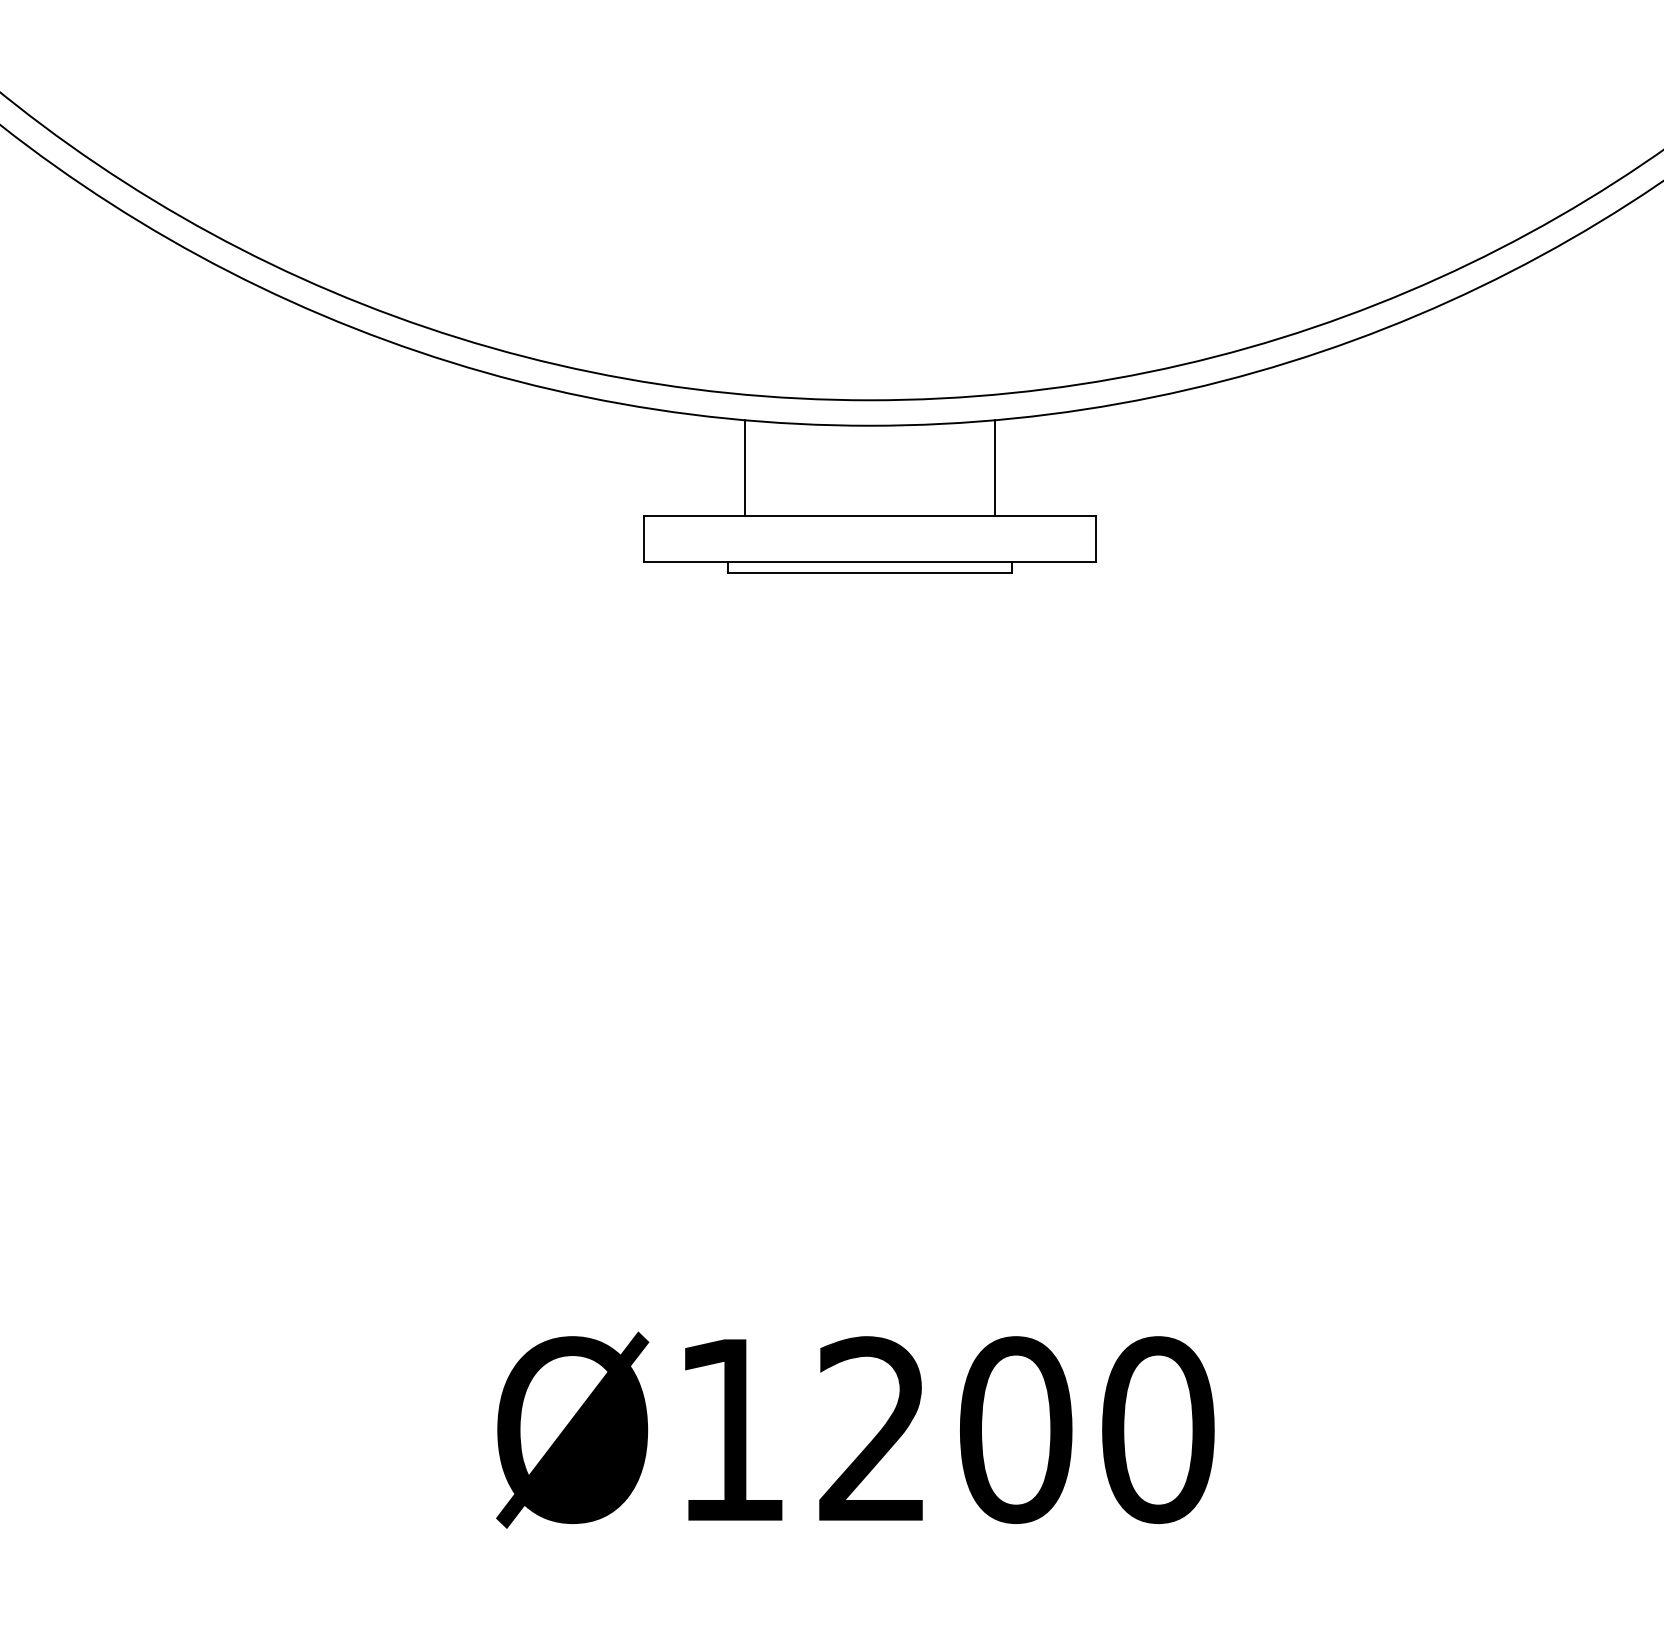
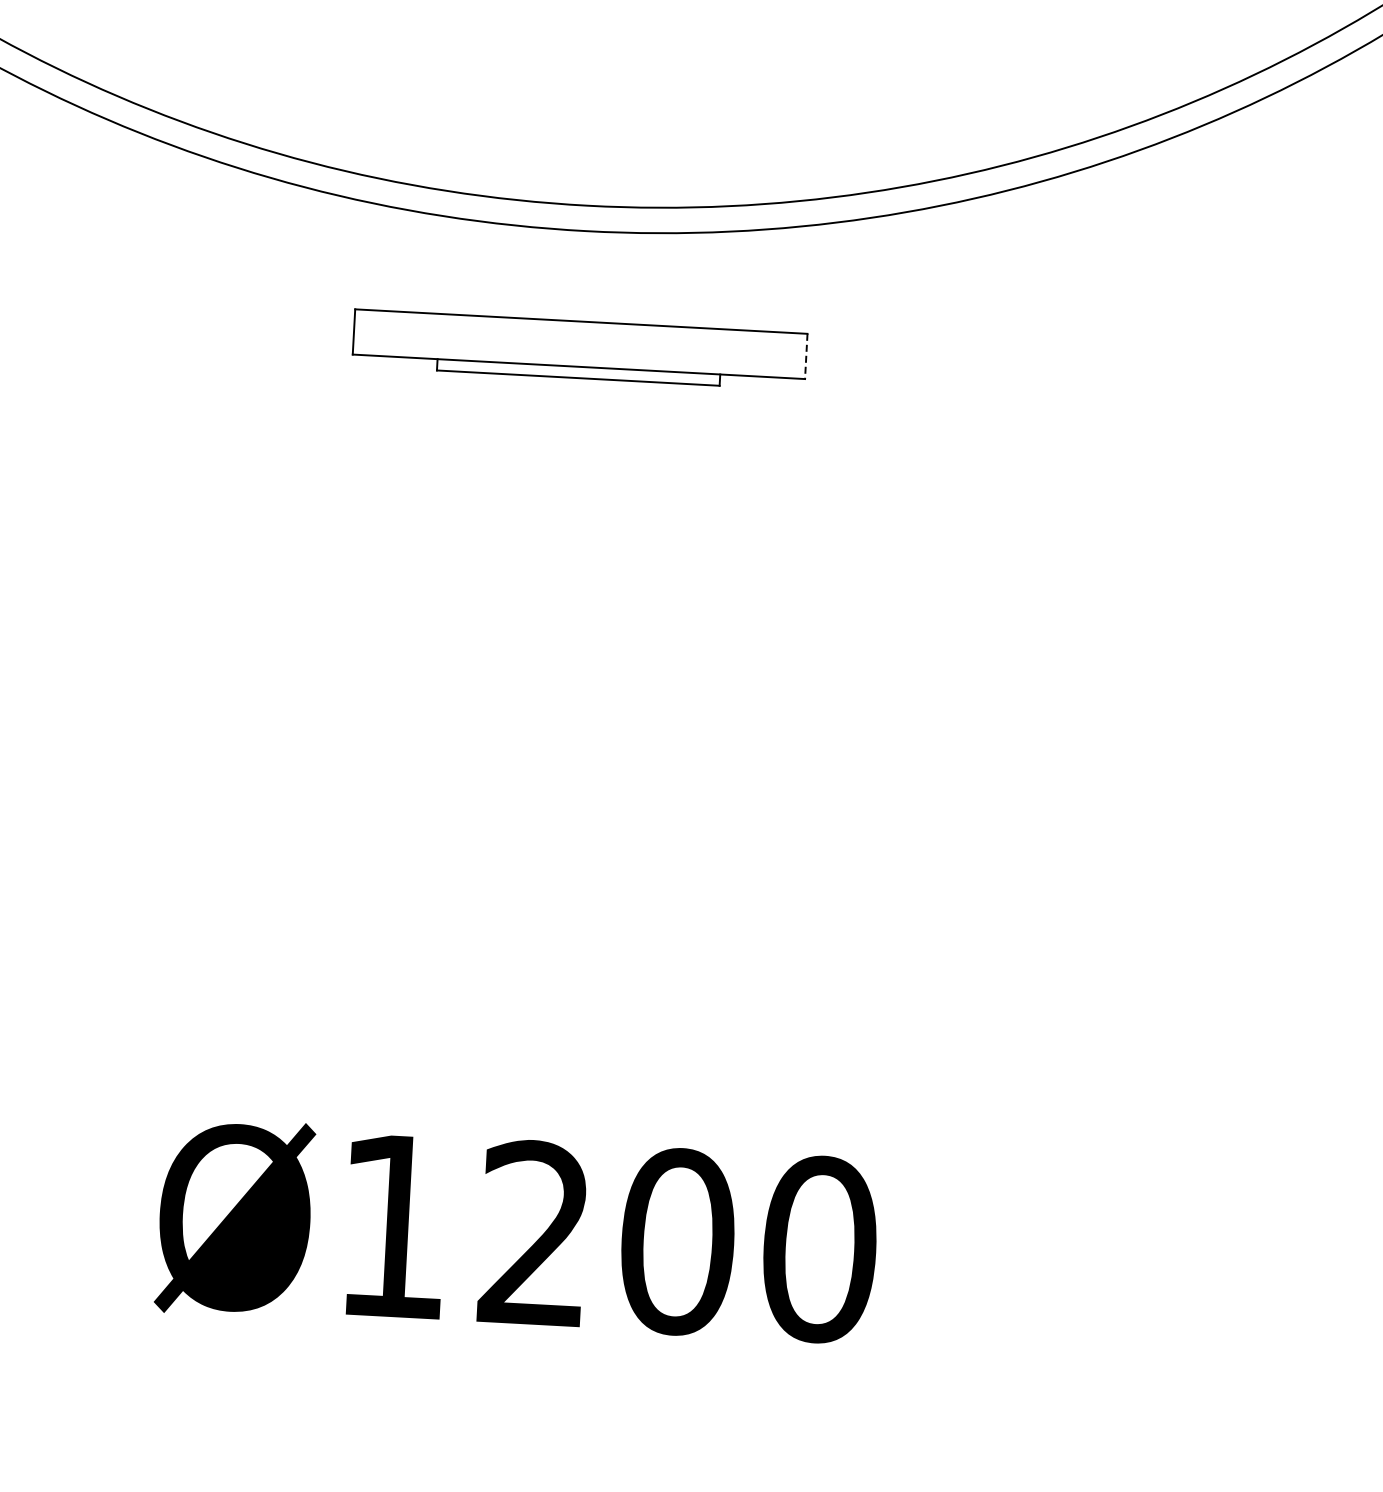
line: (745, 468) -> (459, 267), removed
line: (994, 468) -> (708, 280), removed
line: (1096, 538) -> (806, 355), solid -> dashed

